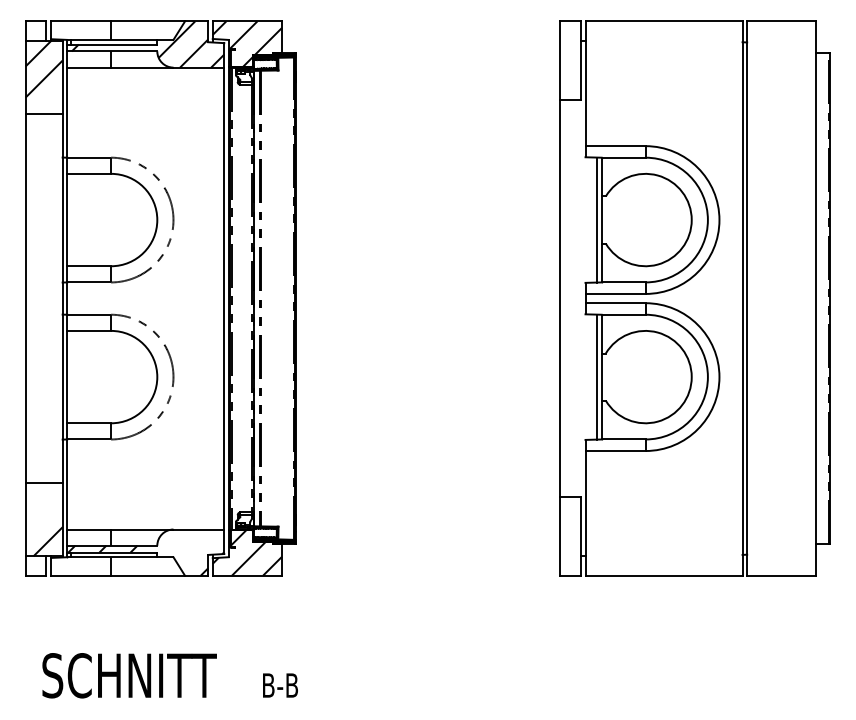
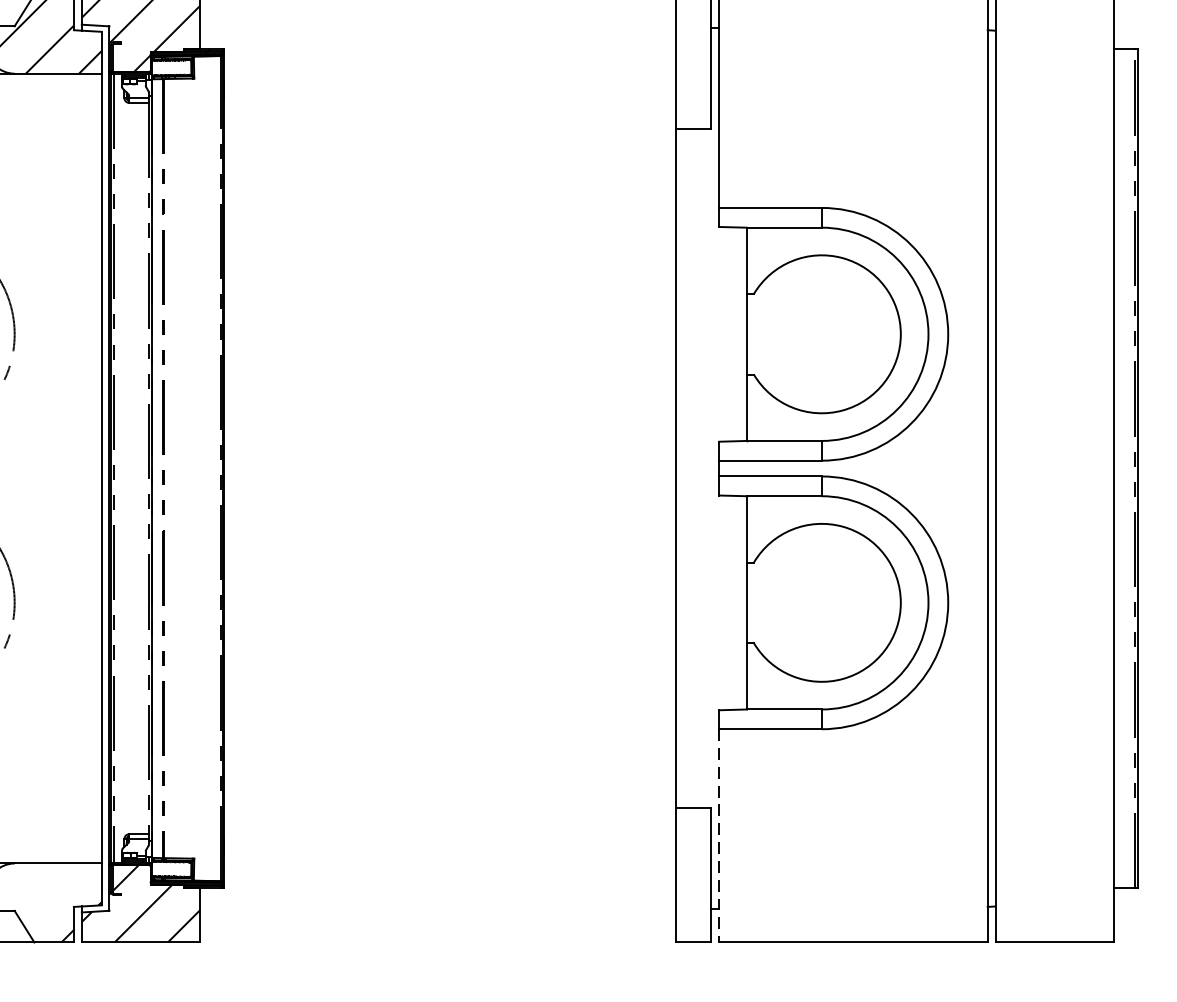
line: (597, 219) -> (739, 333), removed
line: (597, 376) -> (739, 601), removed
line: (585, 513) -> (719, 836), solid -> dashed

